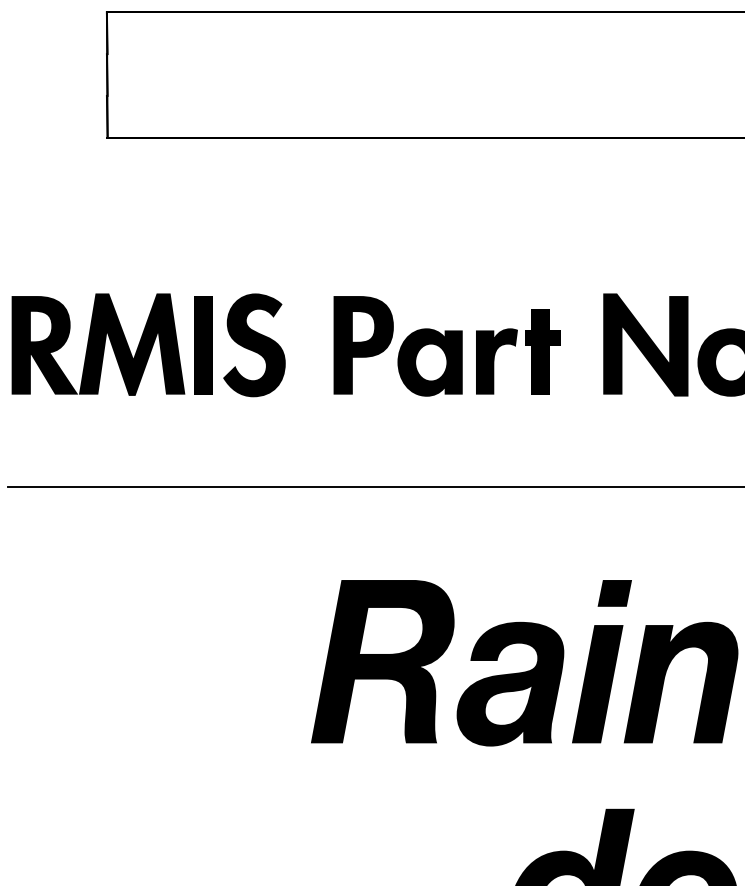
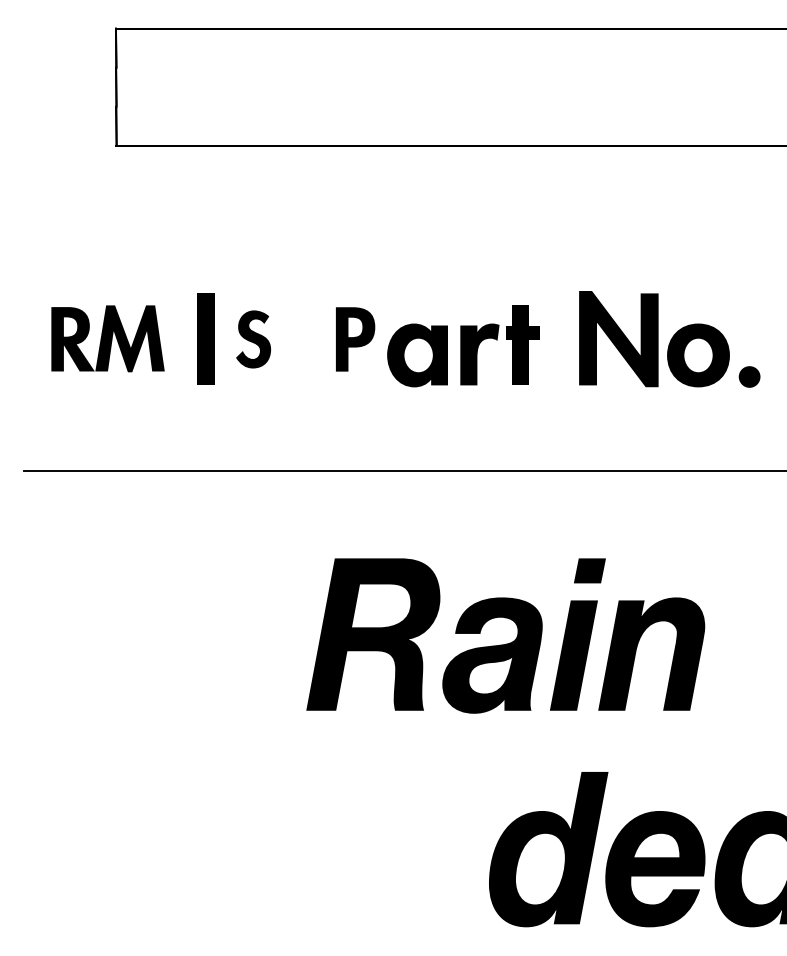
part: (97, 344) -> (107, 338), size x0.7
part: (254, 345) -> (253, 339), size x0.6
part: (363, 345) -> (355, 339), size x0.7

